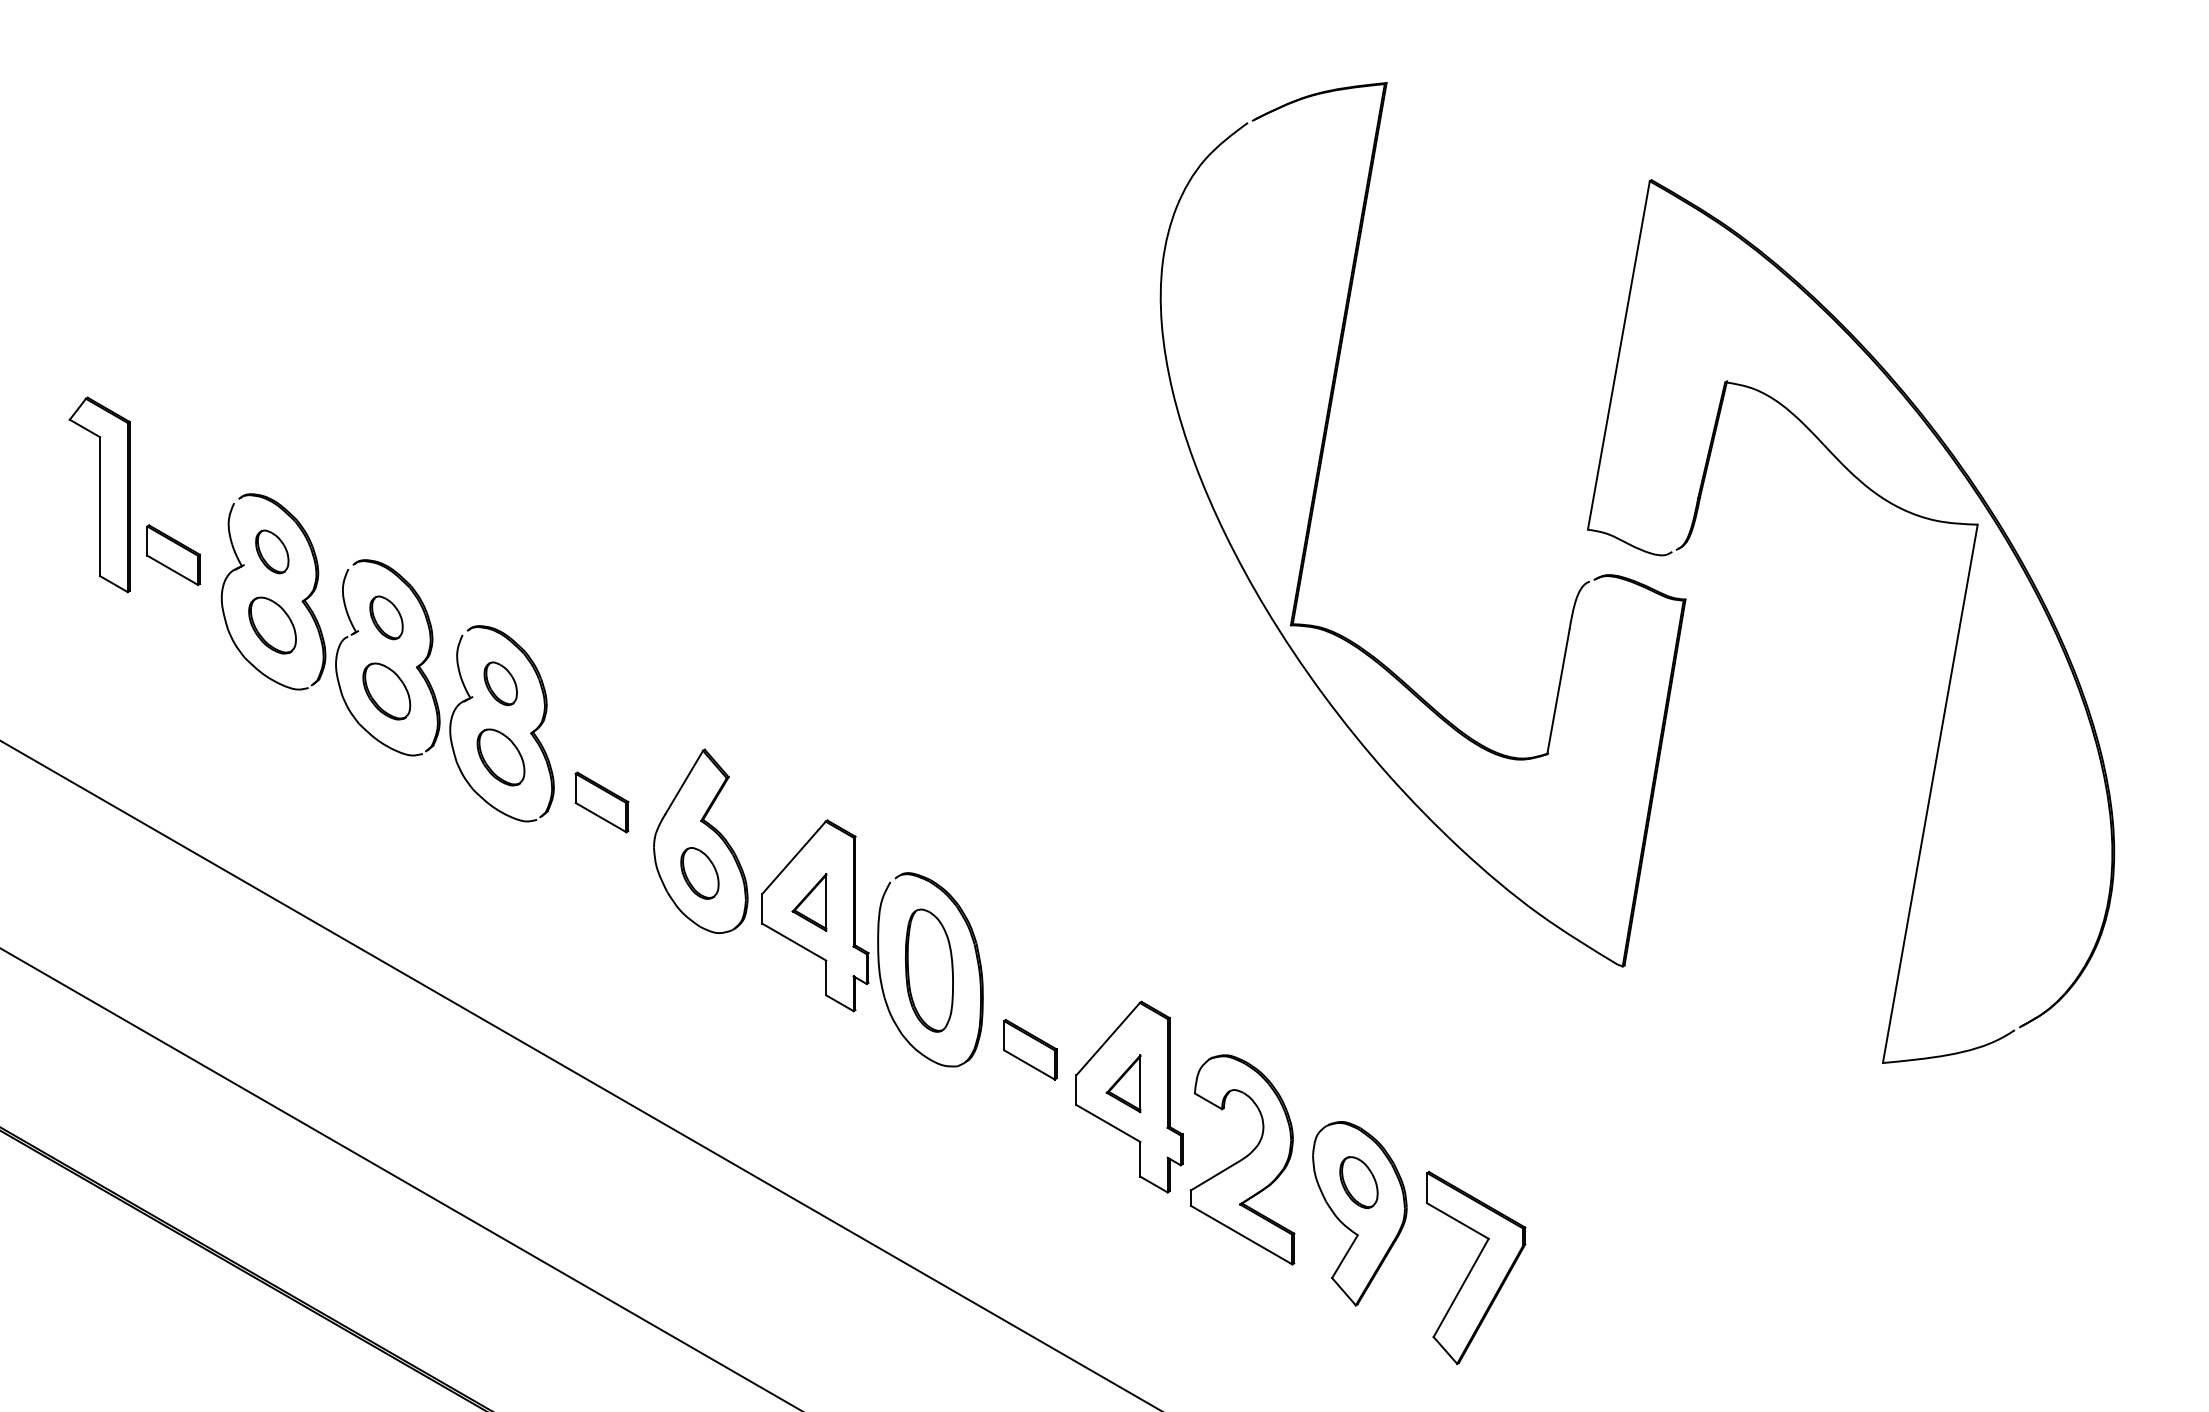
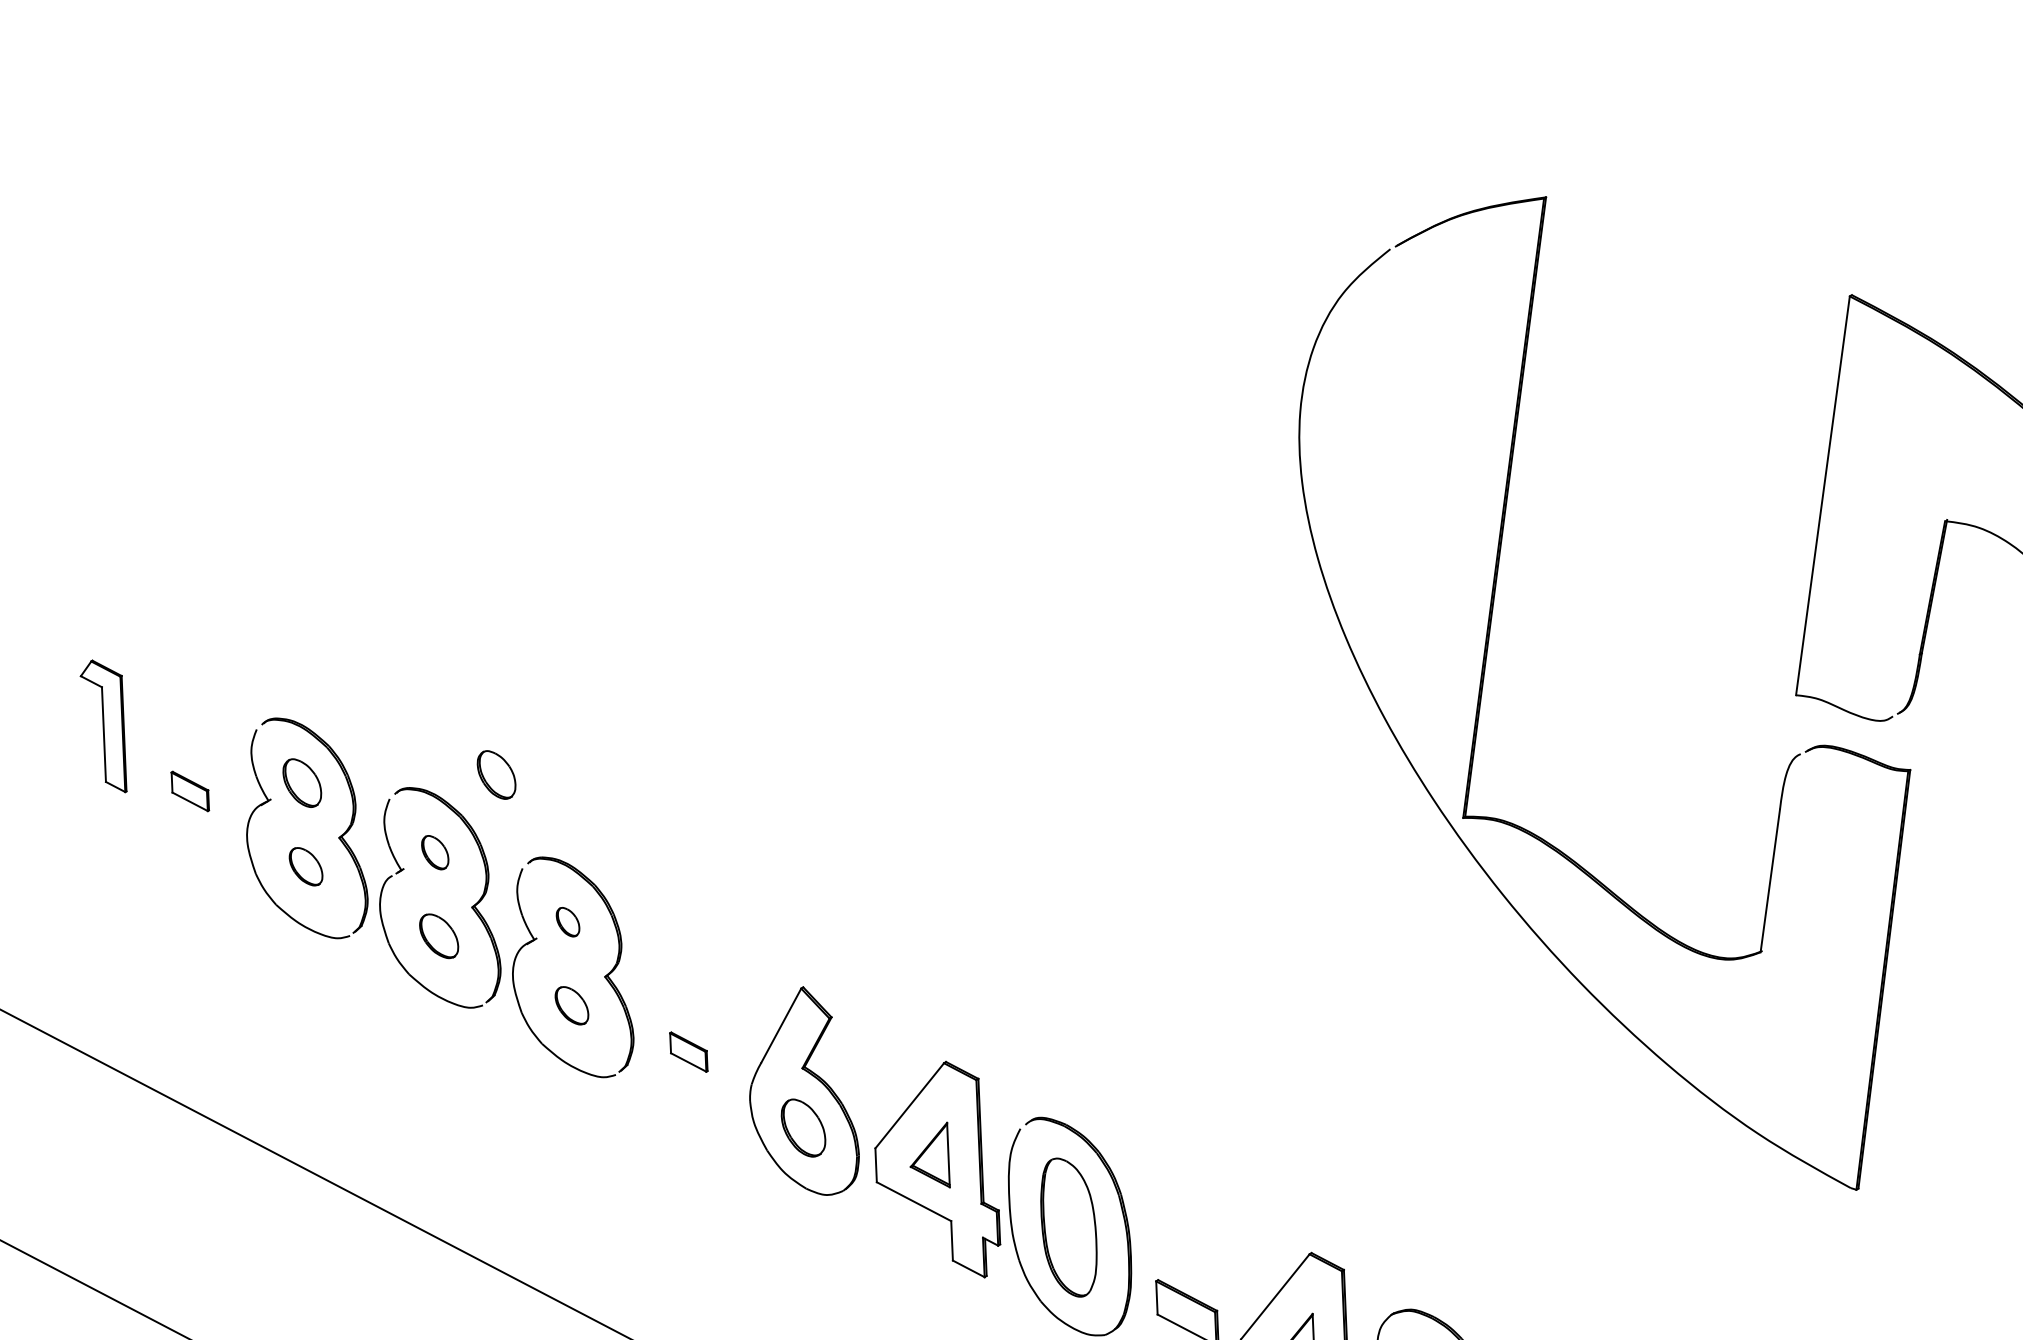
part: (99, 494) -> (103, 726), size x0.6
part: (443, 551) -> (496, 774), added
part: (173, 554) -> (190, 790), size x0.6
part: (386, 617) -> (435, 852), size x0.7
part: (272, 625) -> (306, 866), size x0.6
part: (500, 683) -> (567, 921), size x0.6
part: (386, 691) -> (438, 936), size x0.7
part: (500, 757) -> (571, 1005), size x0.6
part: (601, 802) -> (688, 1052), size x0.6

